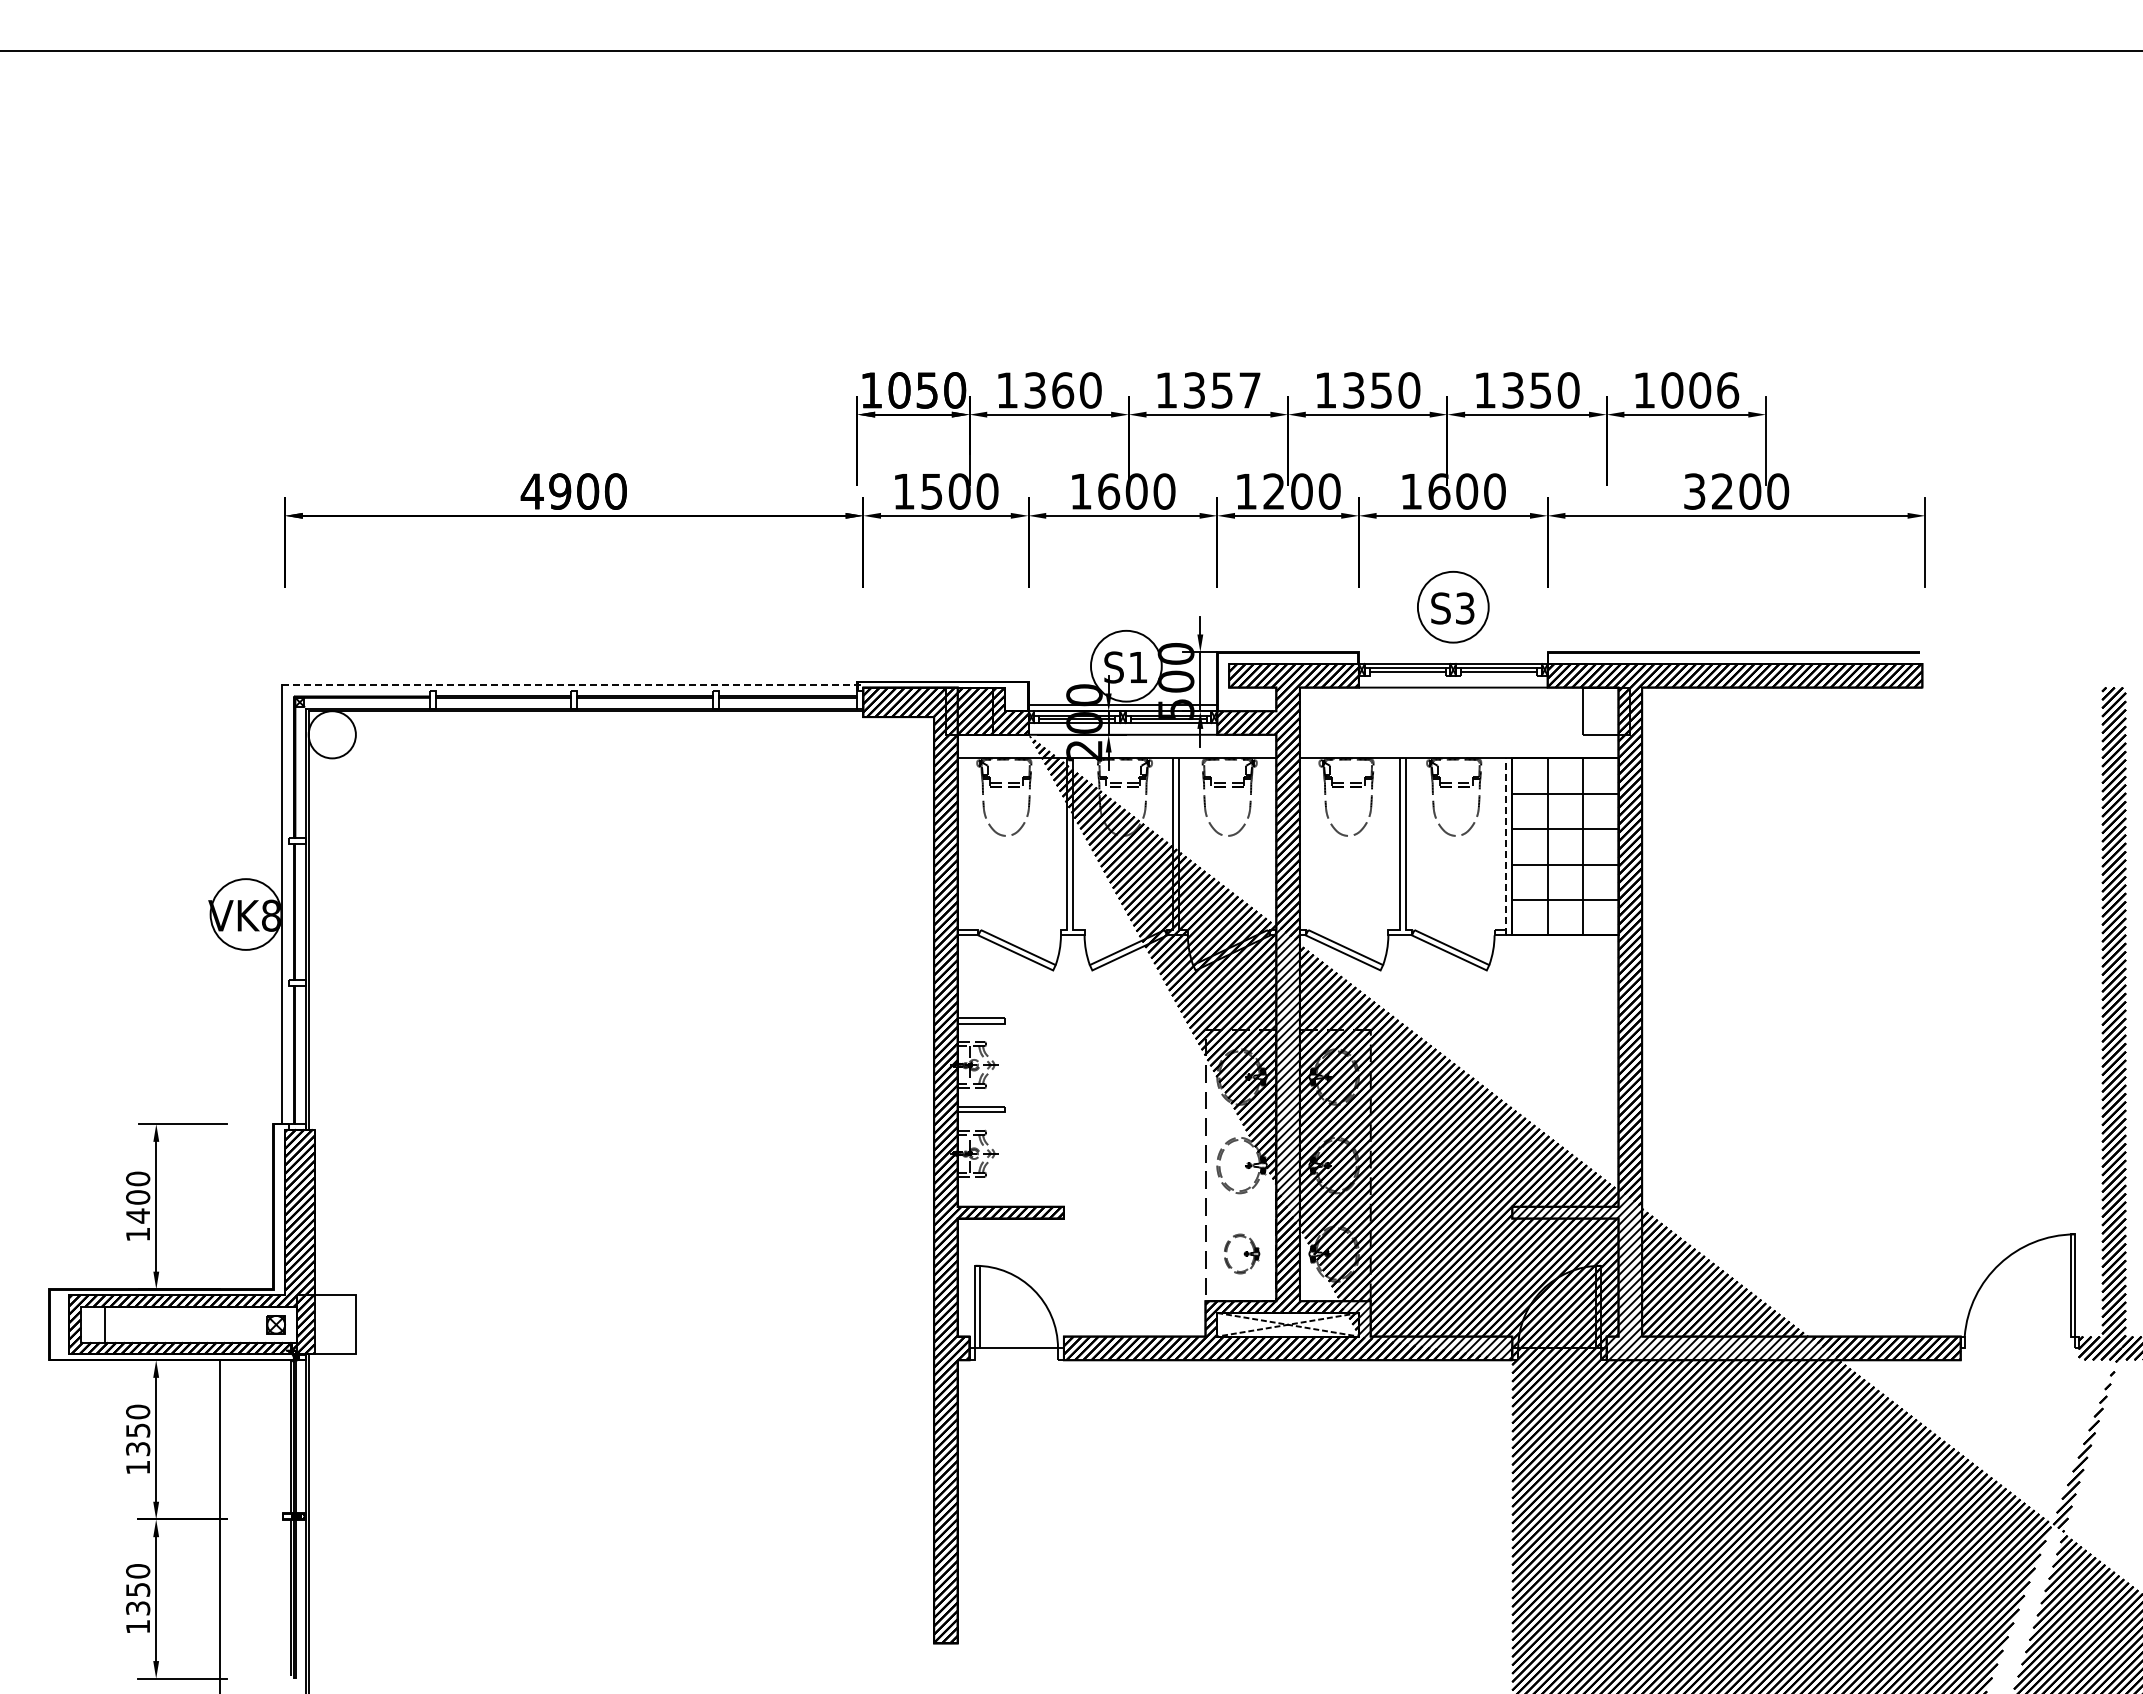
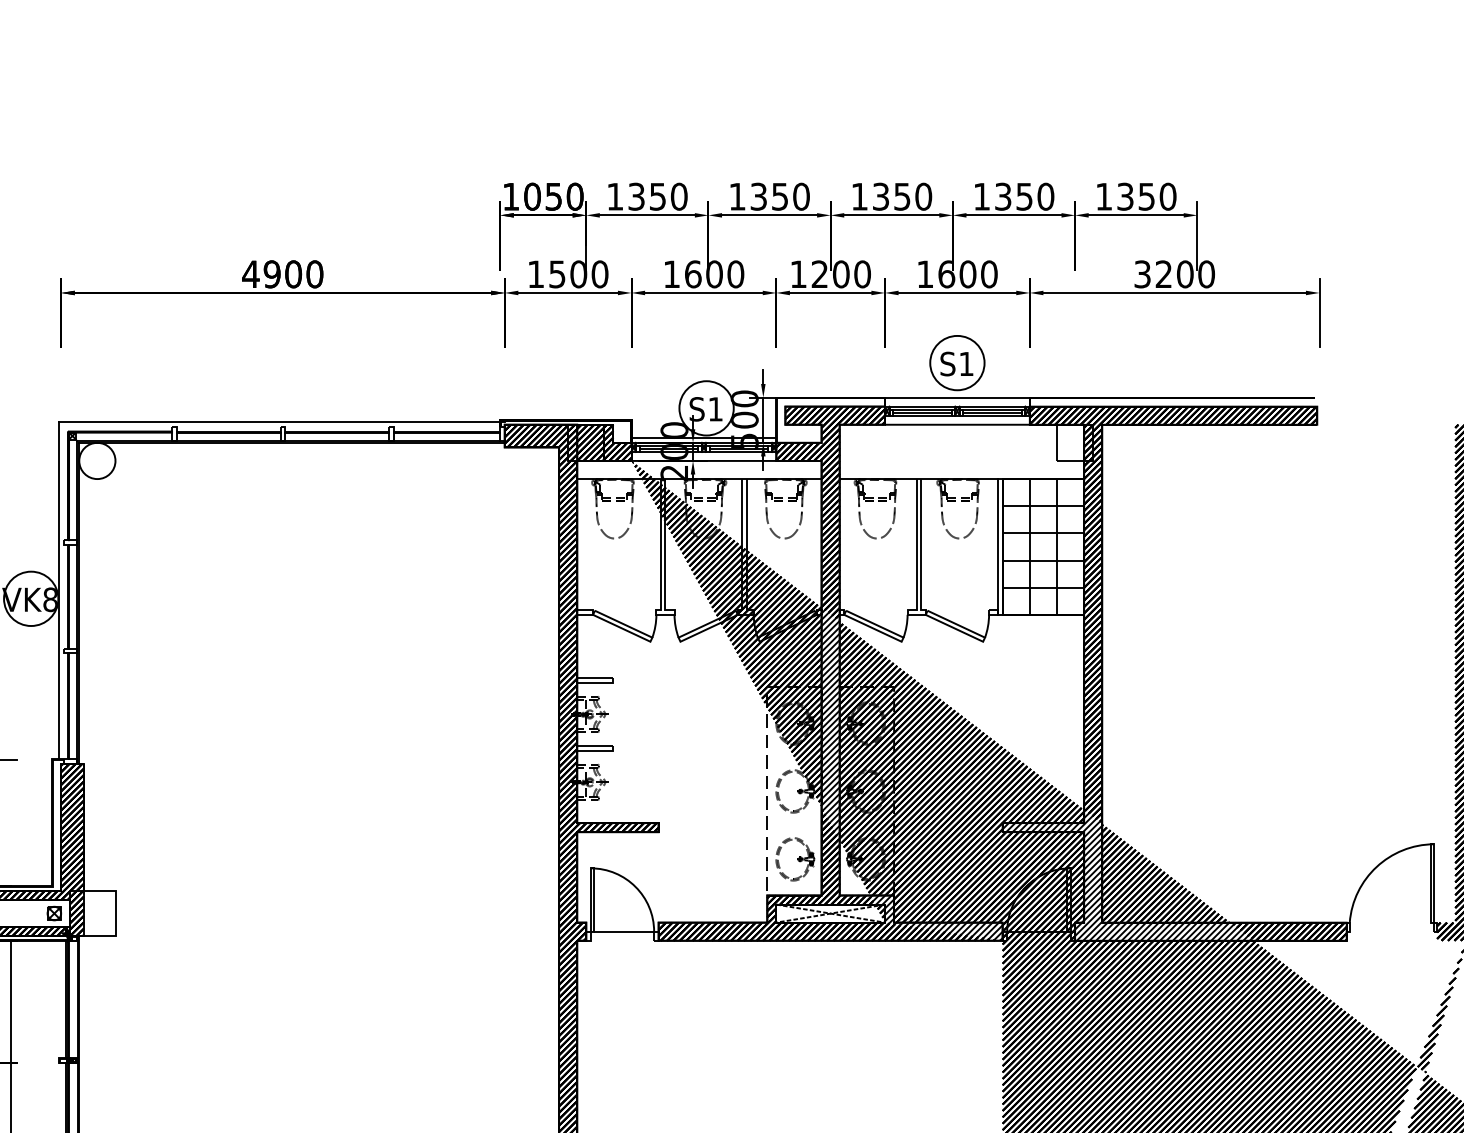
text: (1063, 390) -> (658, 196), 1360 -> 1350
text: (1250, 390) -> (801, 196), 1357 -> 1350
text: (1700, 390) -> (1147, 196), 1006 -> 1350
text: (1465, 608) -> (966, 364), S3 -> S1
line: (1452, 652) -> (956, 397), added
line: (1407, 675) -> (922, 415), added
line: (1498, 675) -> (992, 415), added
line: (572, 684) -> (281, 422), dashed -> solid
line: (1506, 846) -> (998, 546), dashed -> solid
part: (1241, 1253) -> (794, 858), size x1.43

